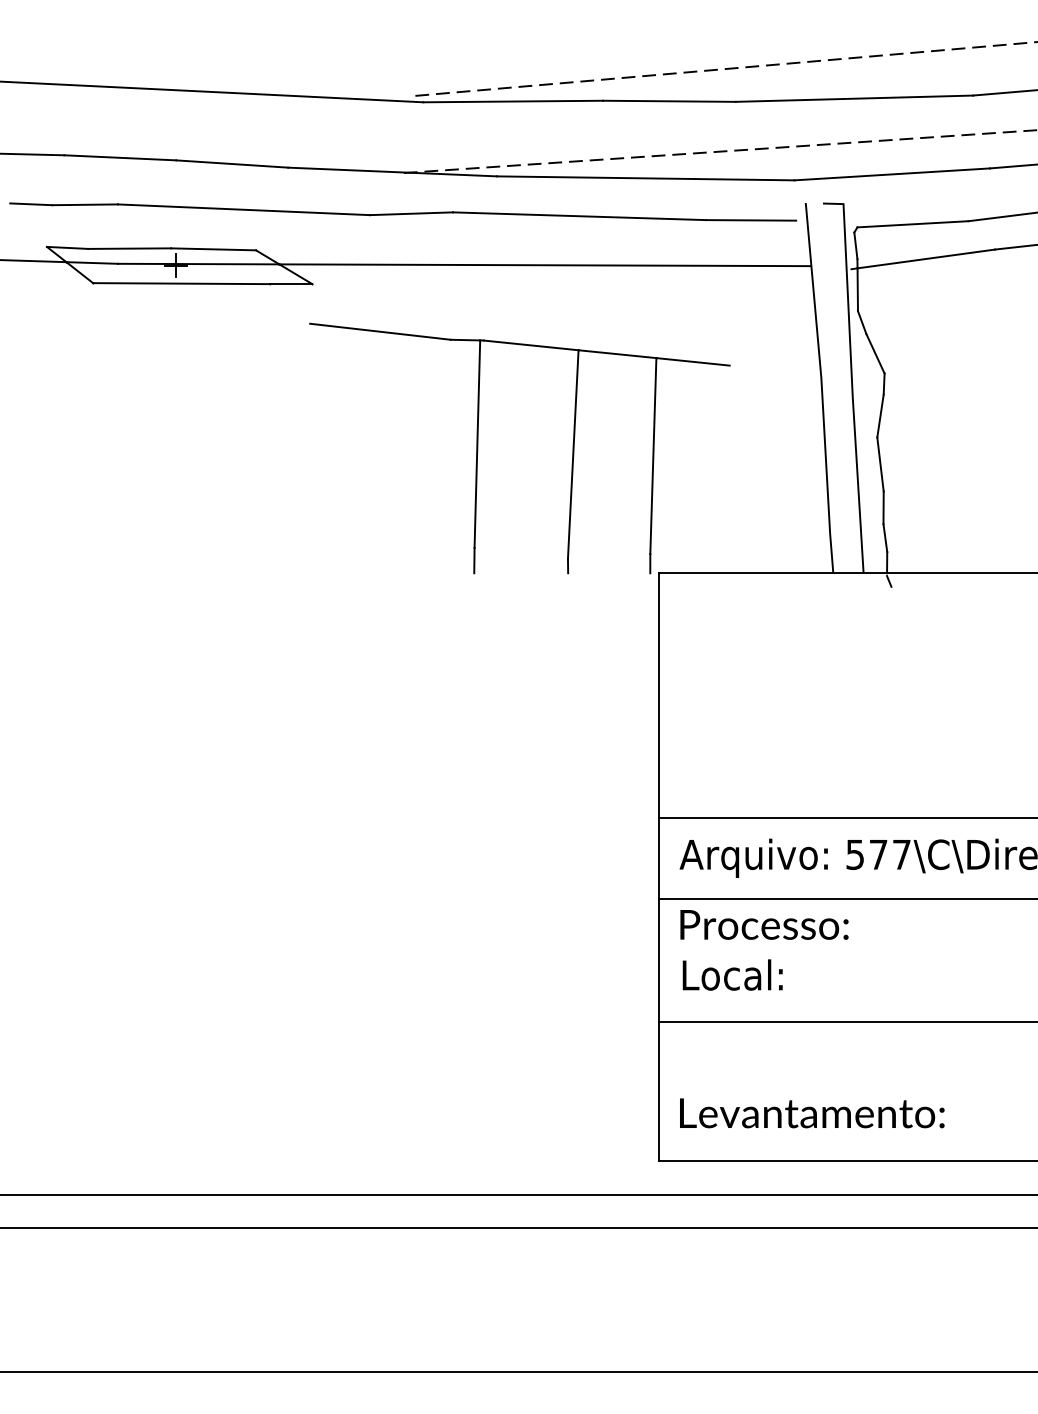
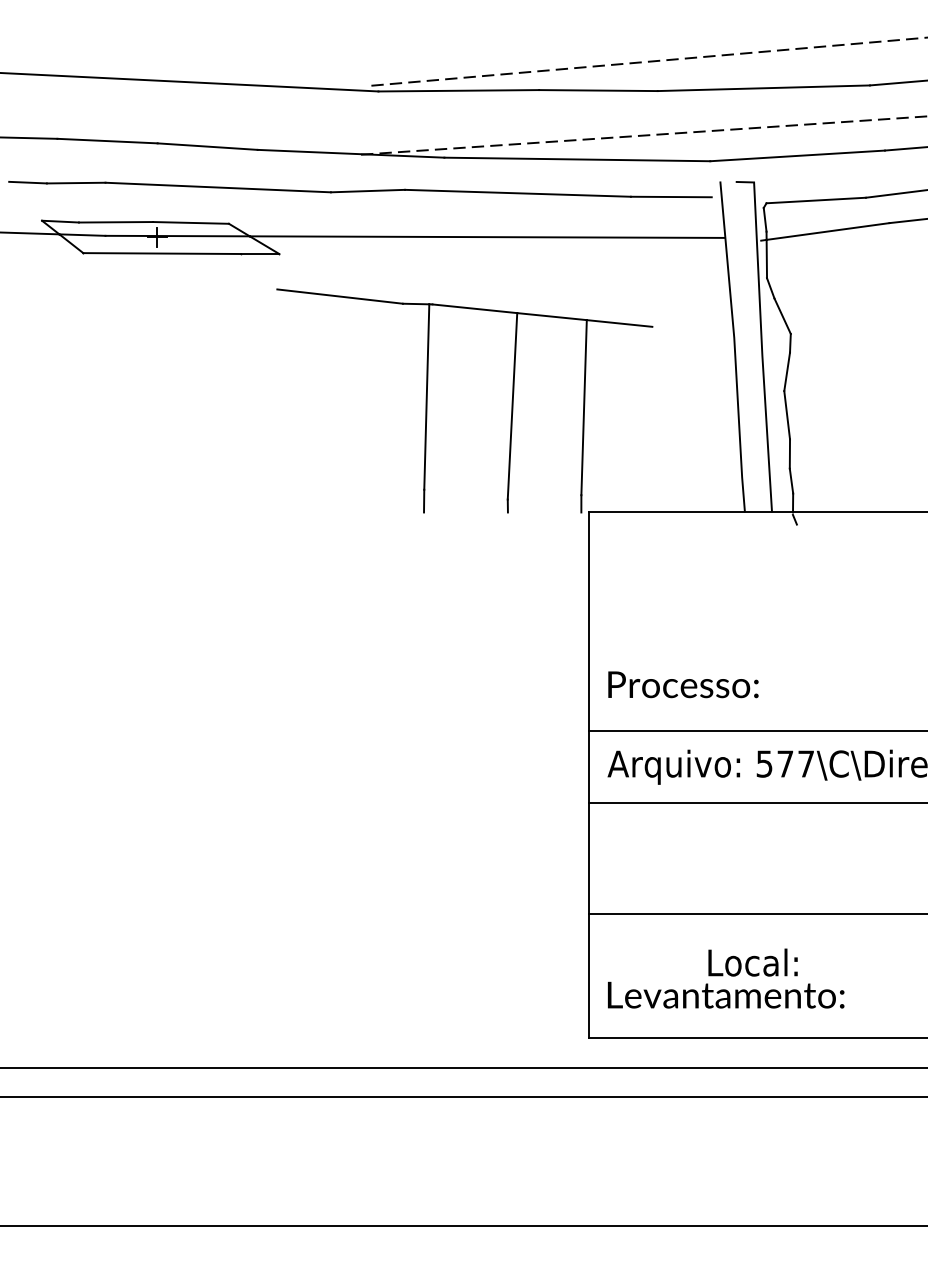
text: (764, 924) -> (683, 684), moved
text: (732, 974) -> (752, 962), moved

